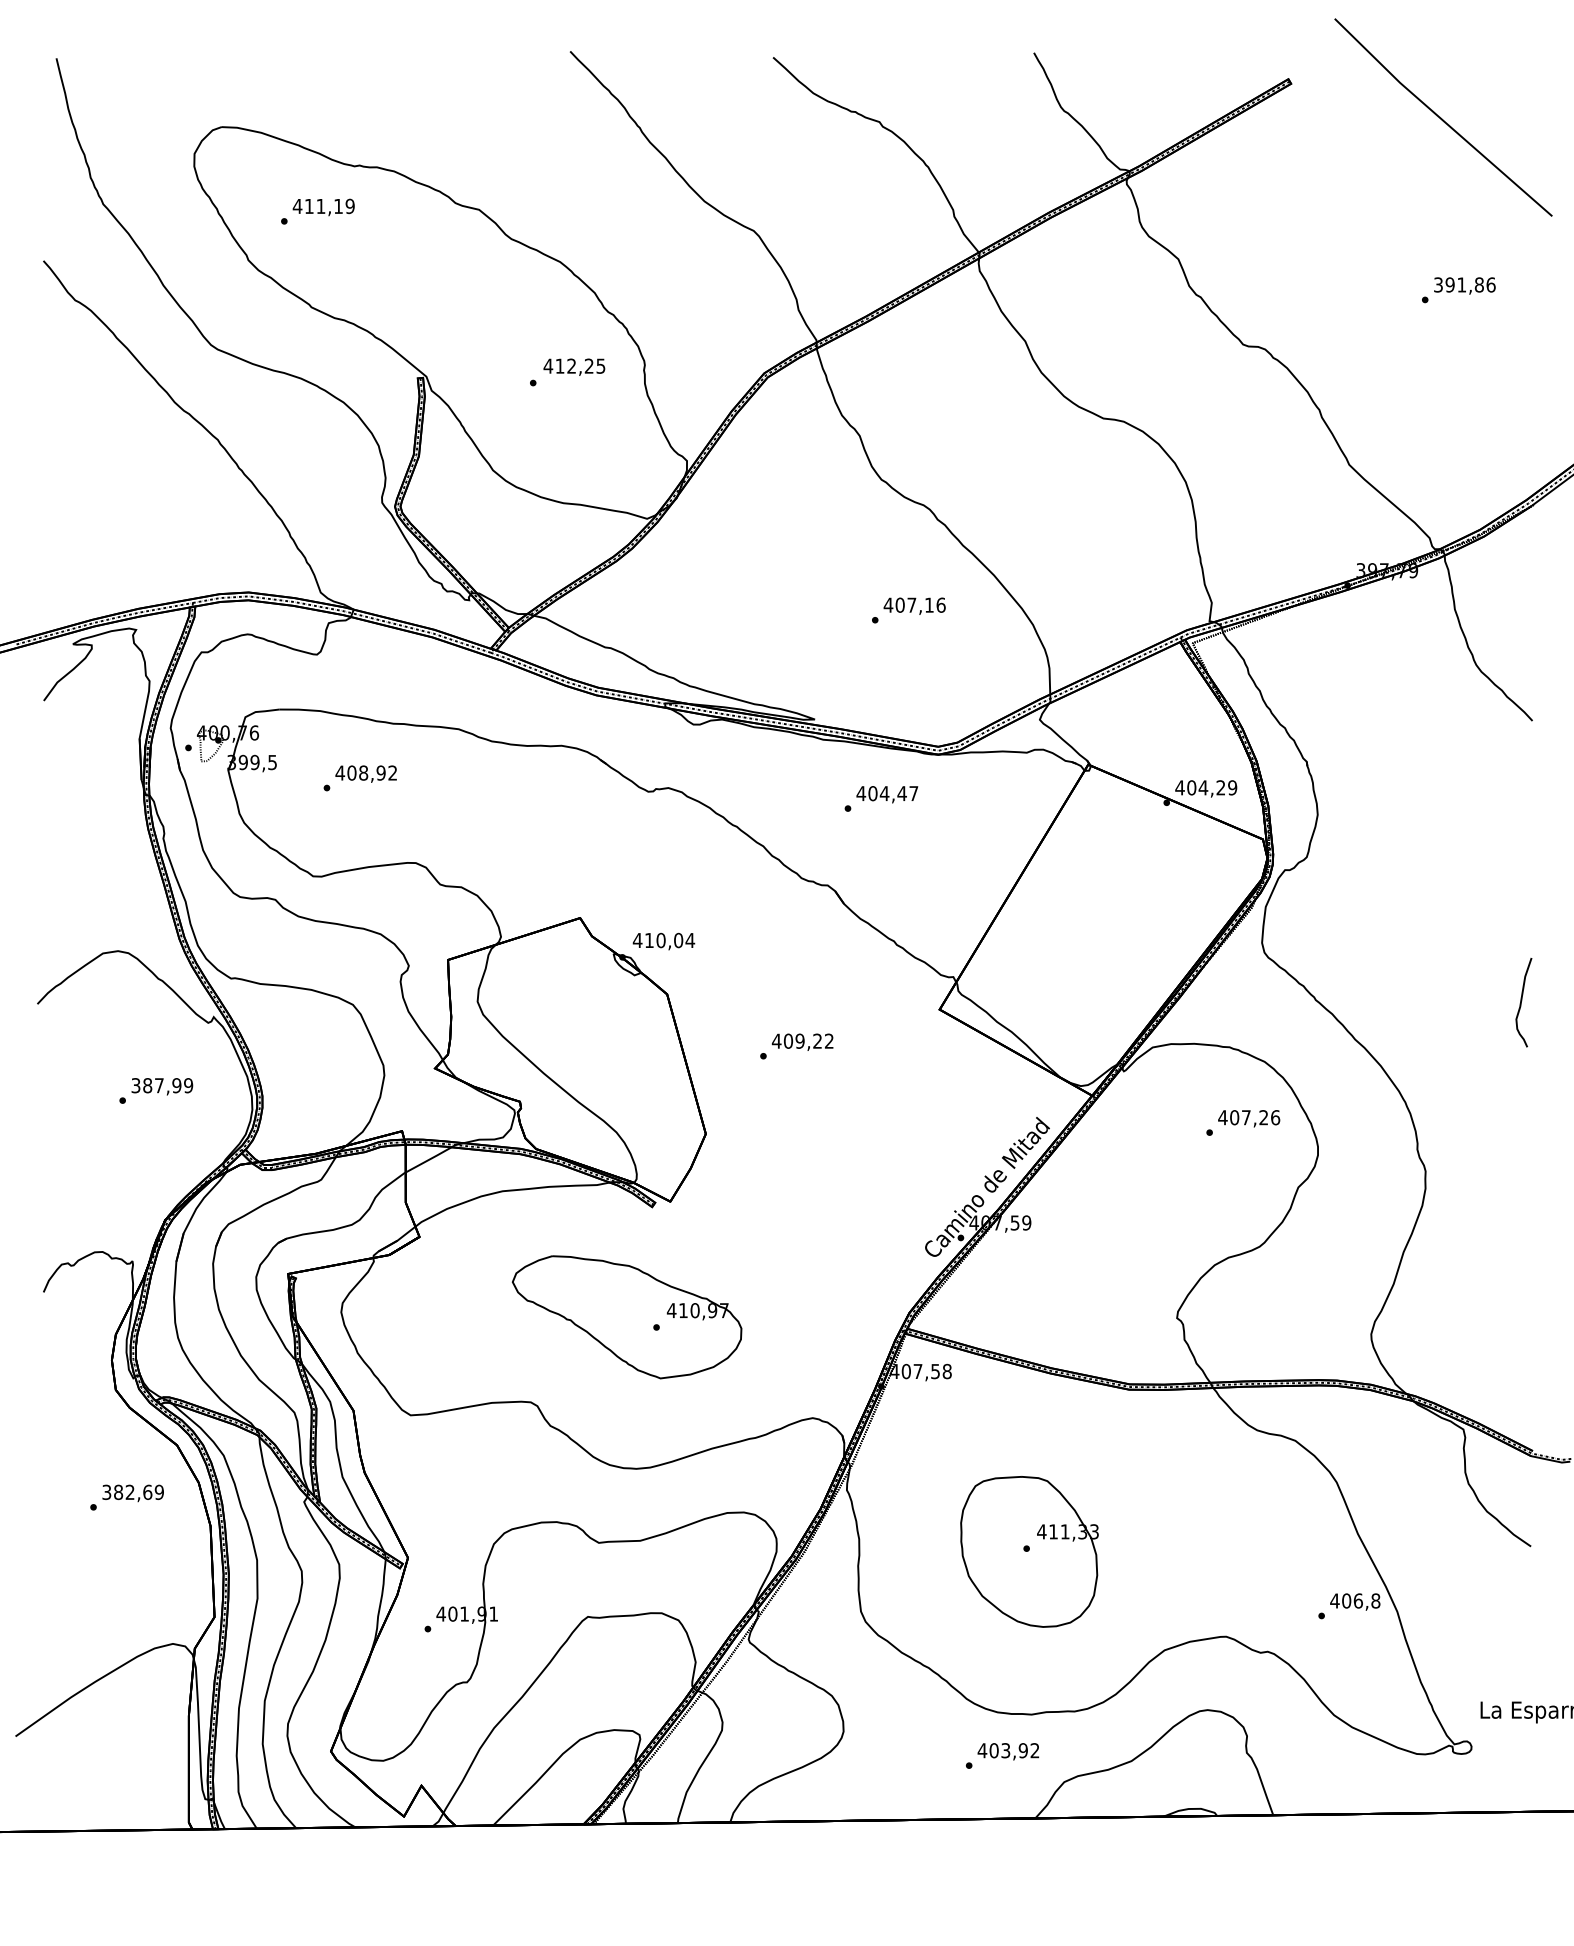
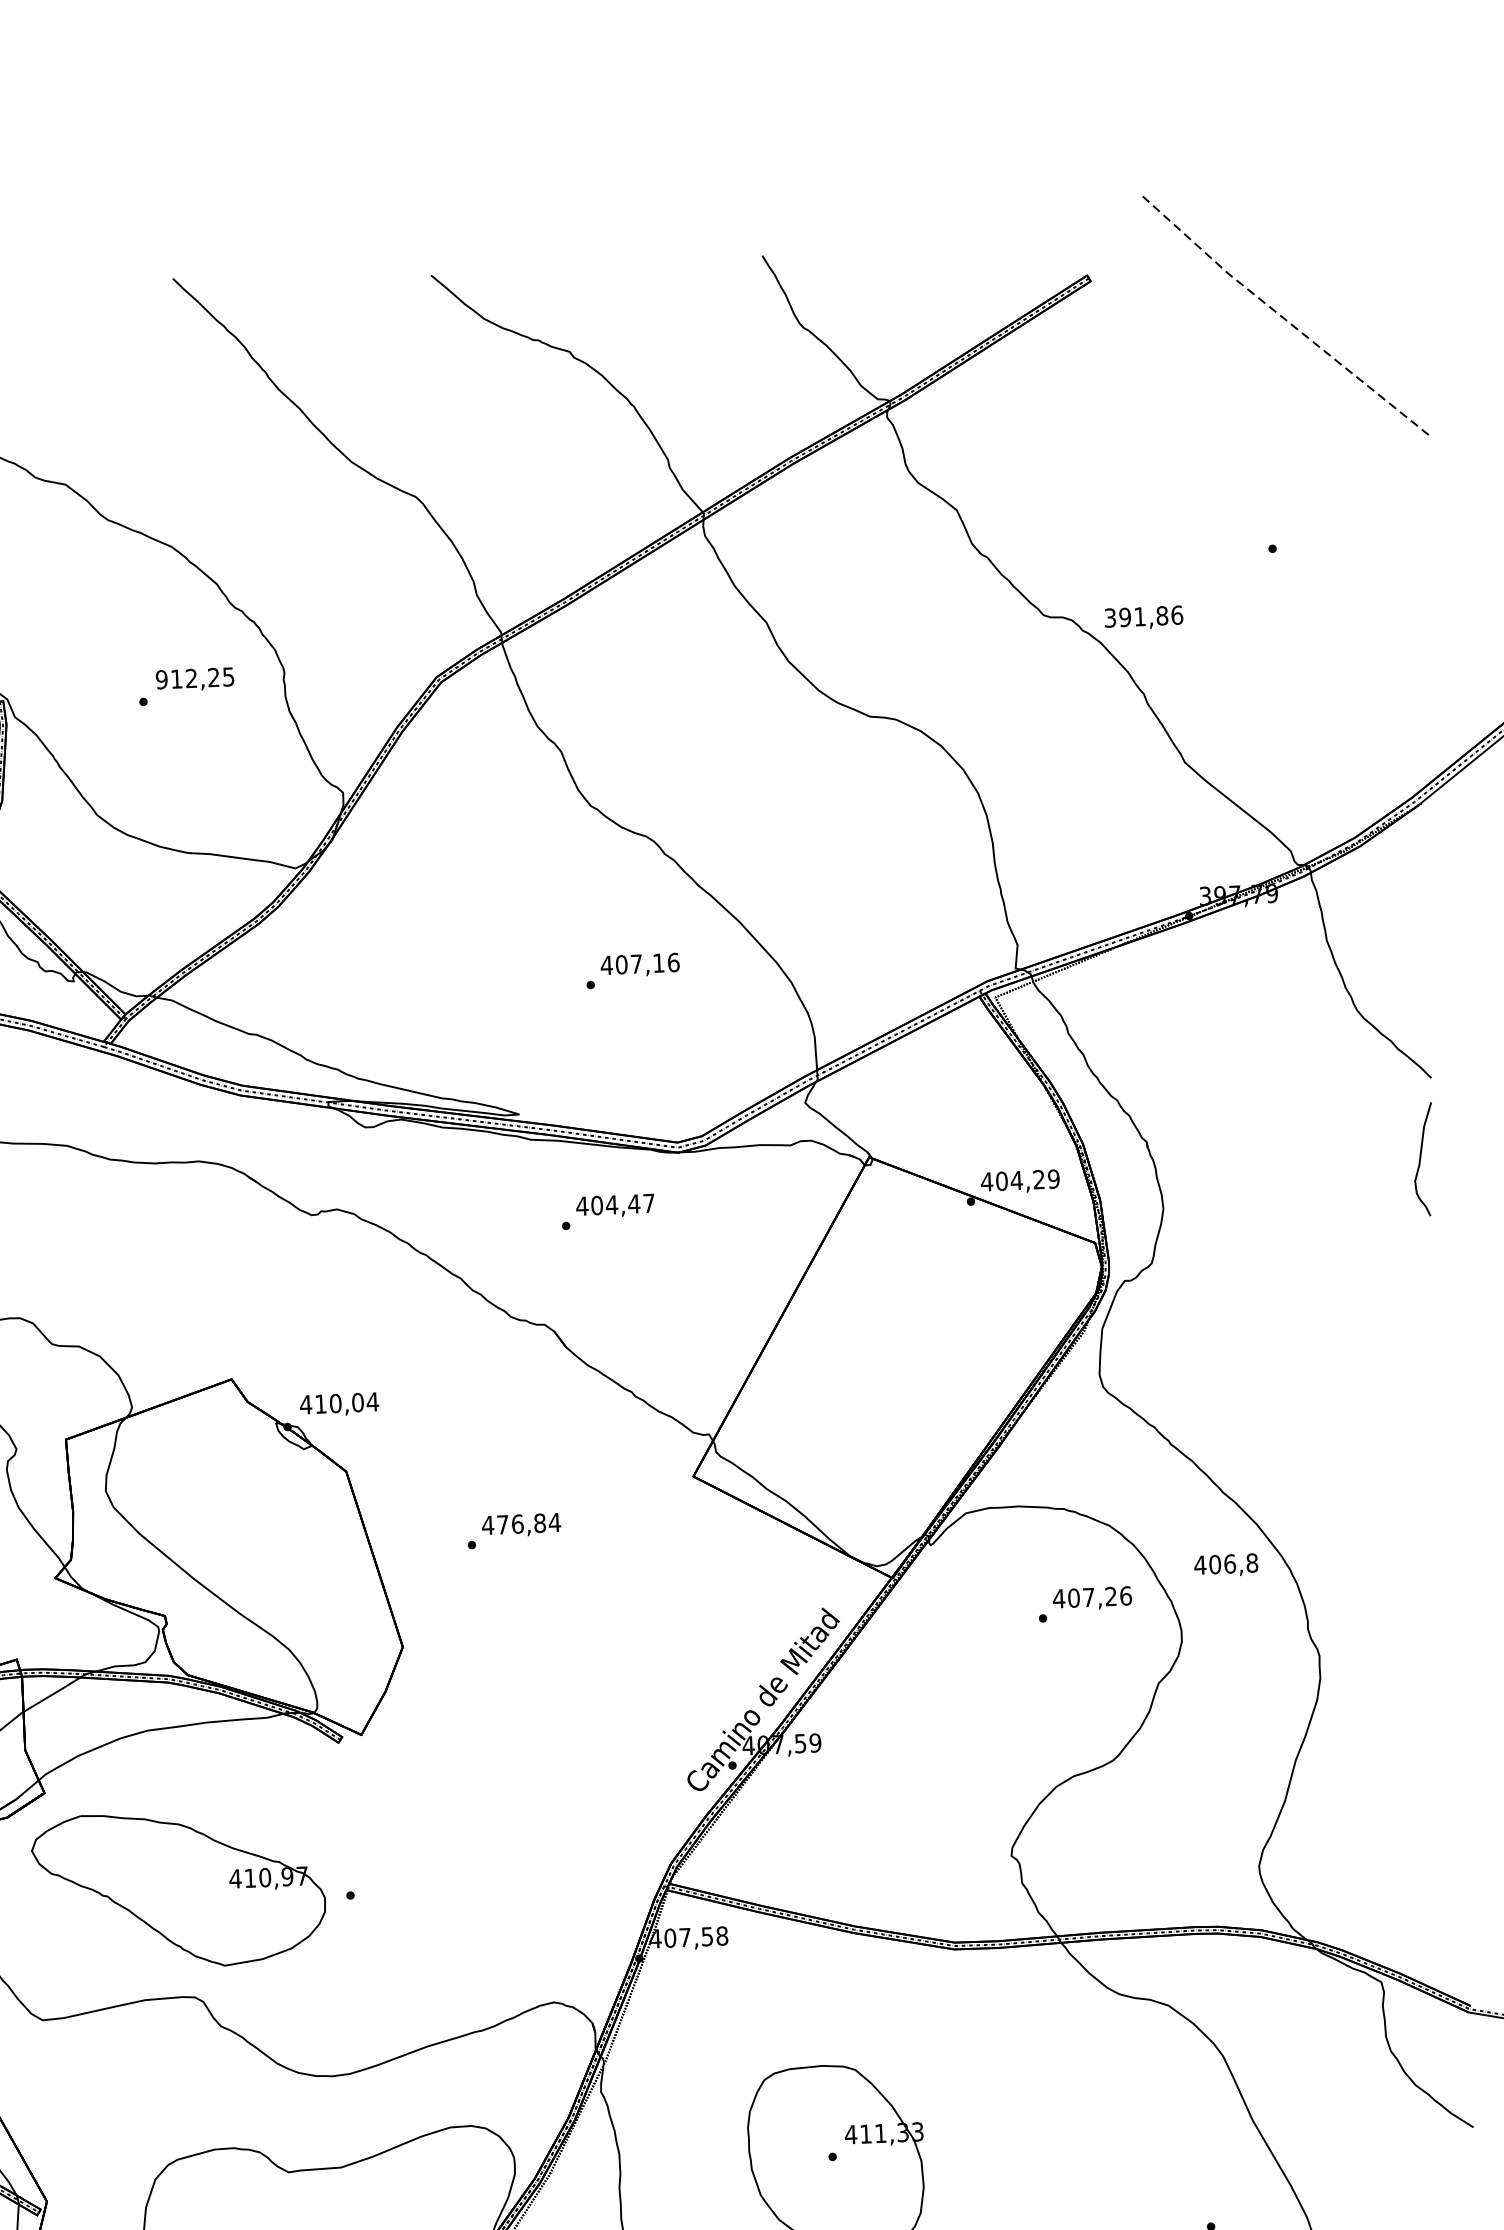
line: (1441, 119) -> (1283, 318), solid -> dashed
text: (1464, 285) -> (1143, 617), moved
text: (548, 365) -> (161, 678), 412,25 -> 912,25
curve: (1521, 1002) -> (1420, 1159), moved
text: (808, 1040) -> (528, 1522), 409,22 -> 476,84
part: (626, 1317) -> (178, 1890), moved
text: (1355, 1601) -> (1226, 1564), moved

